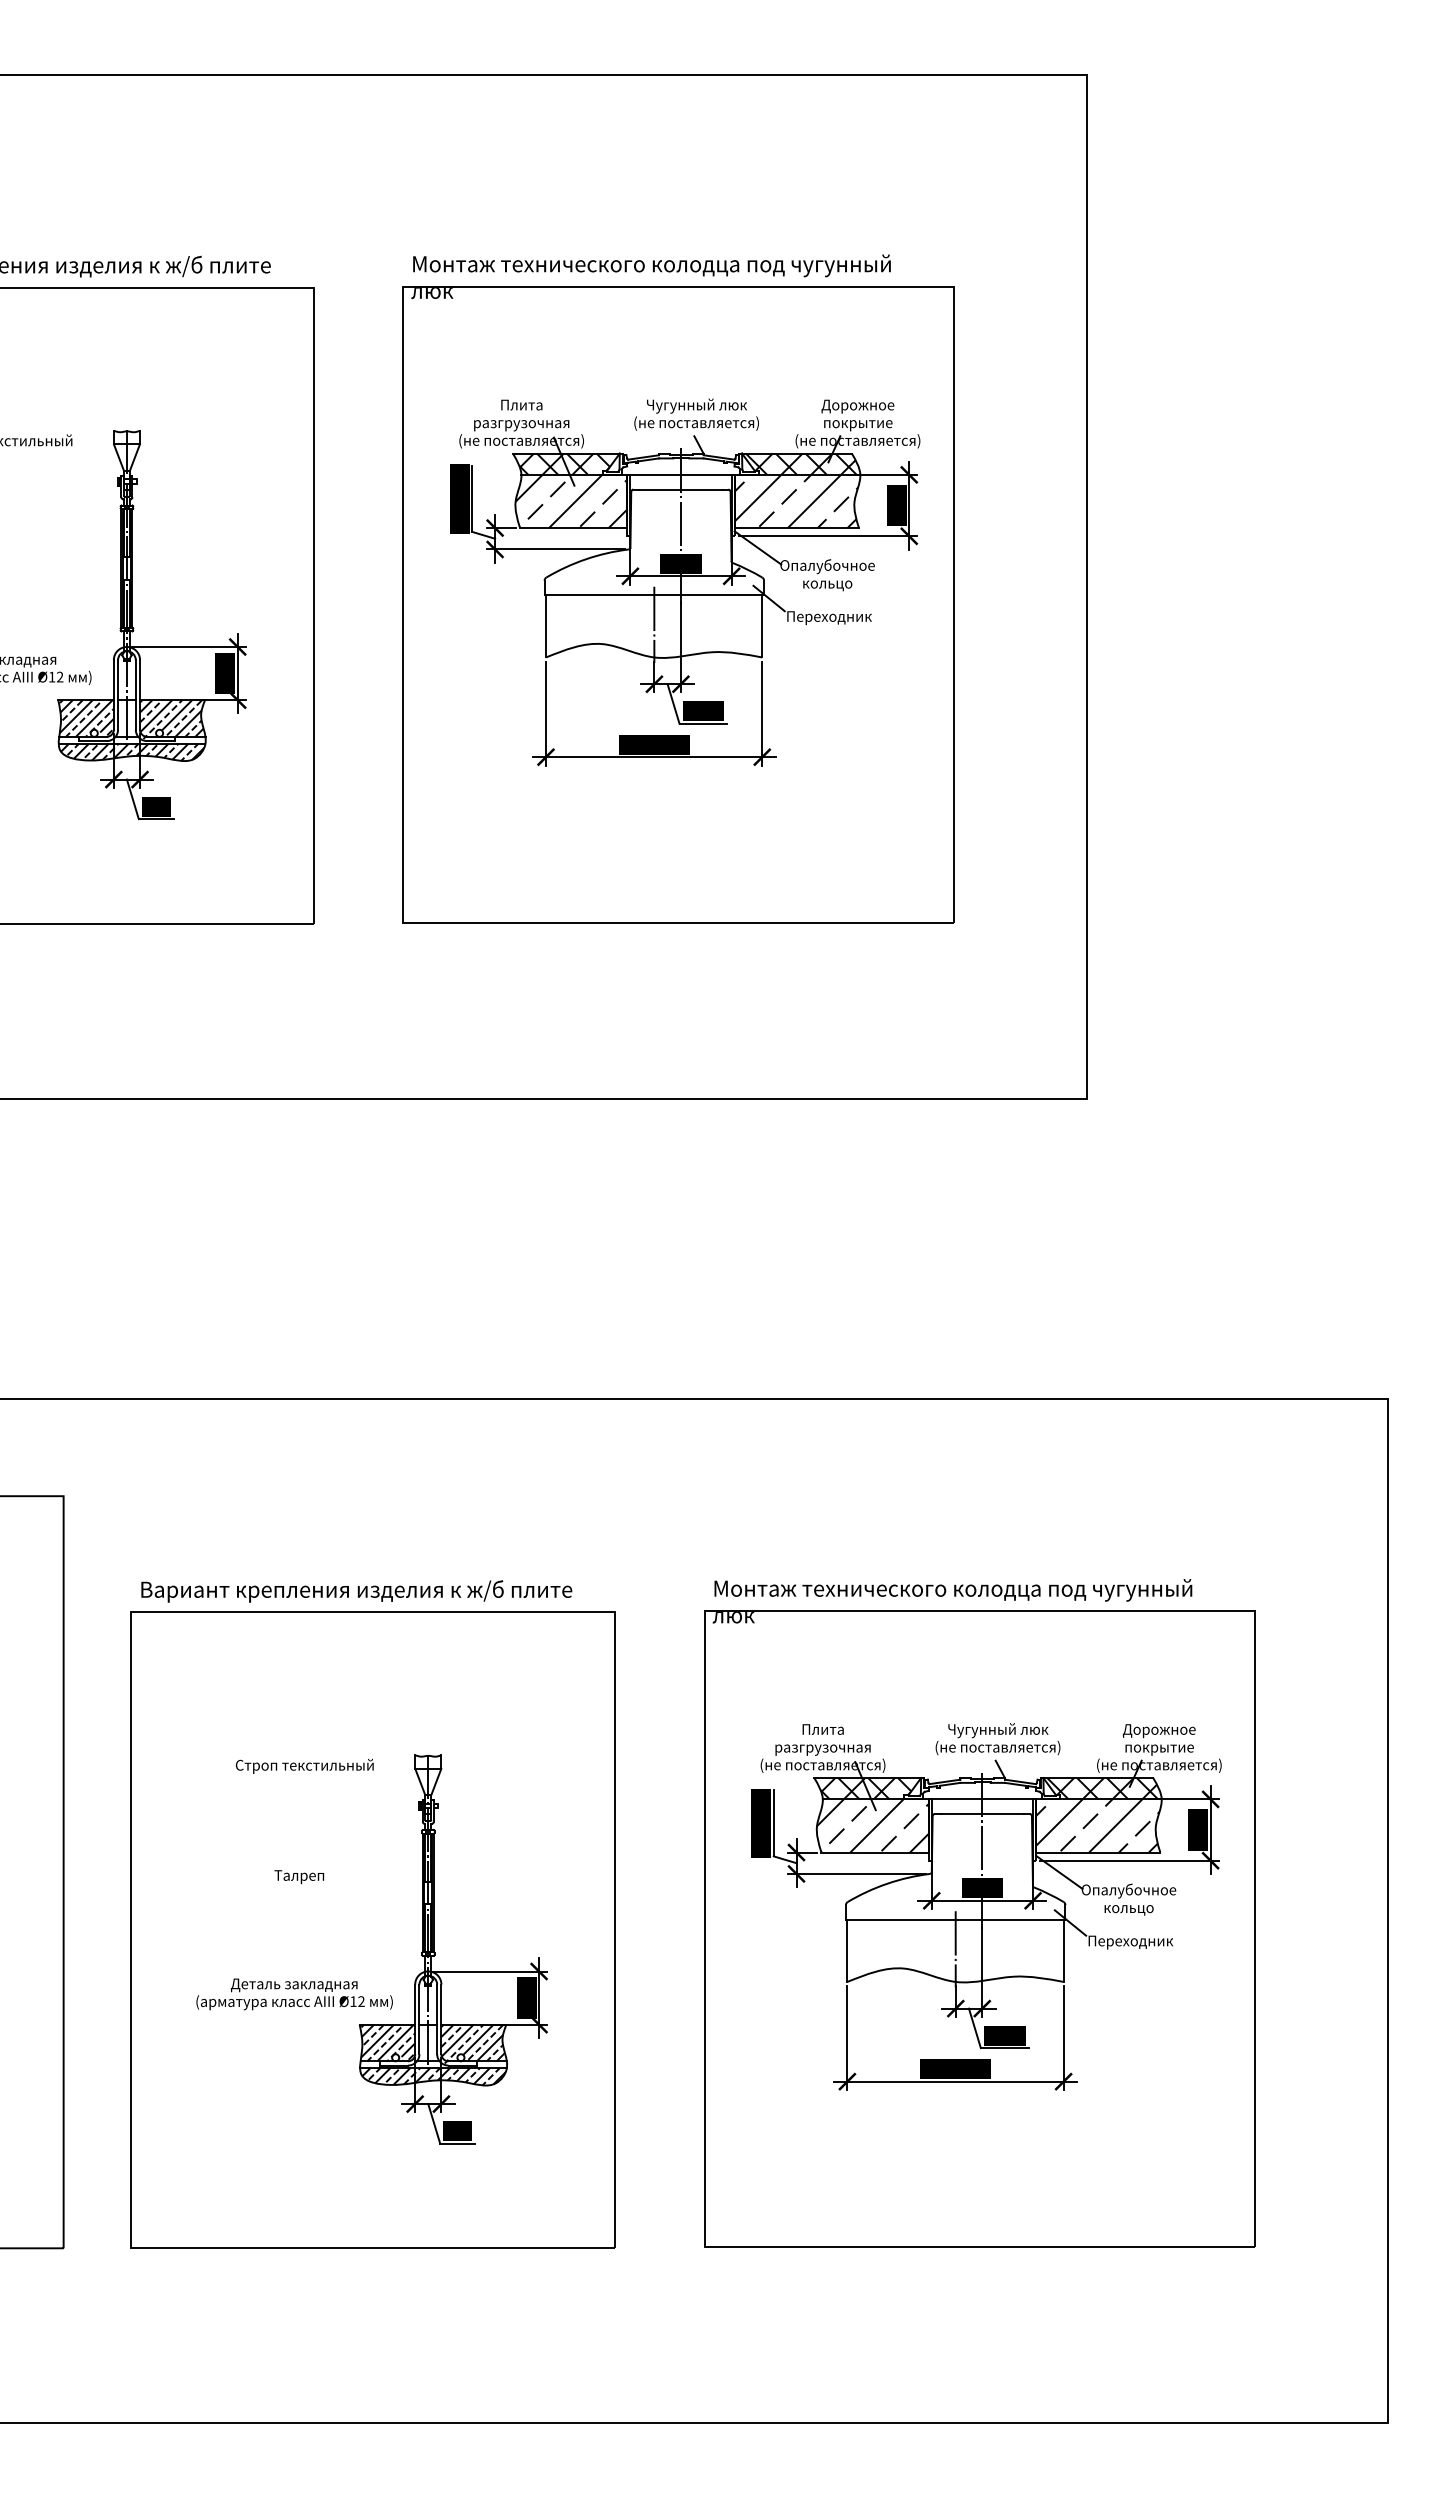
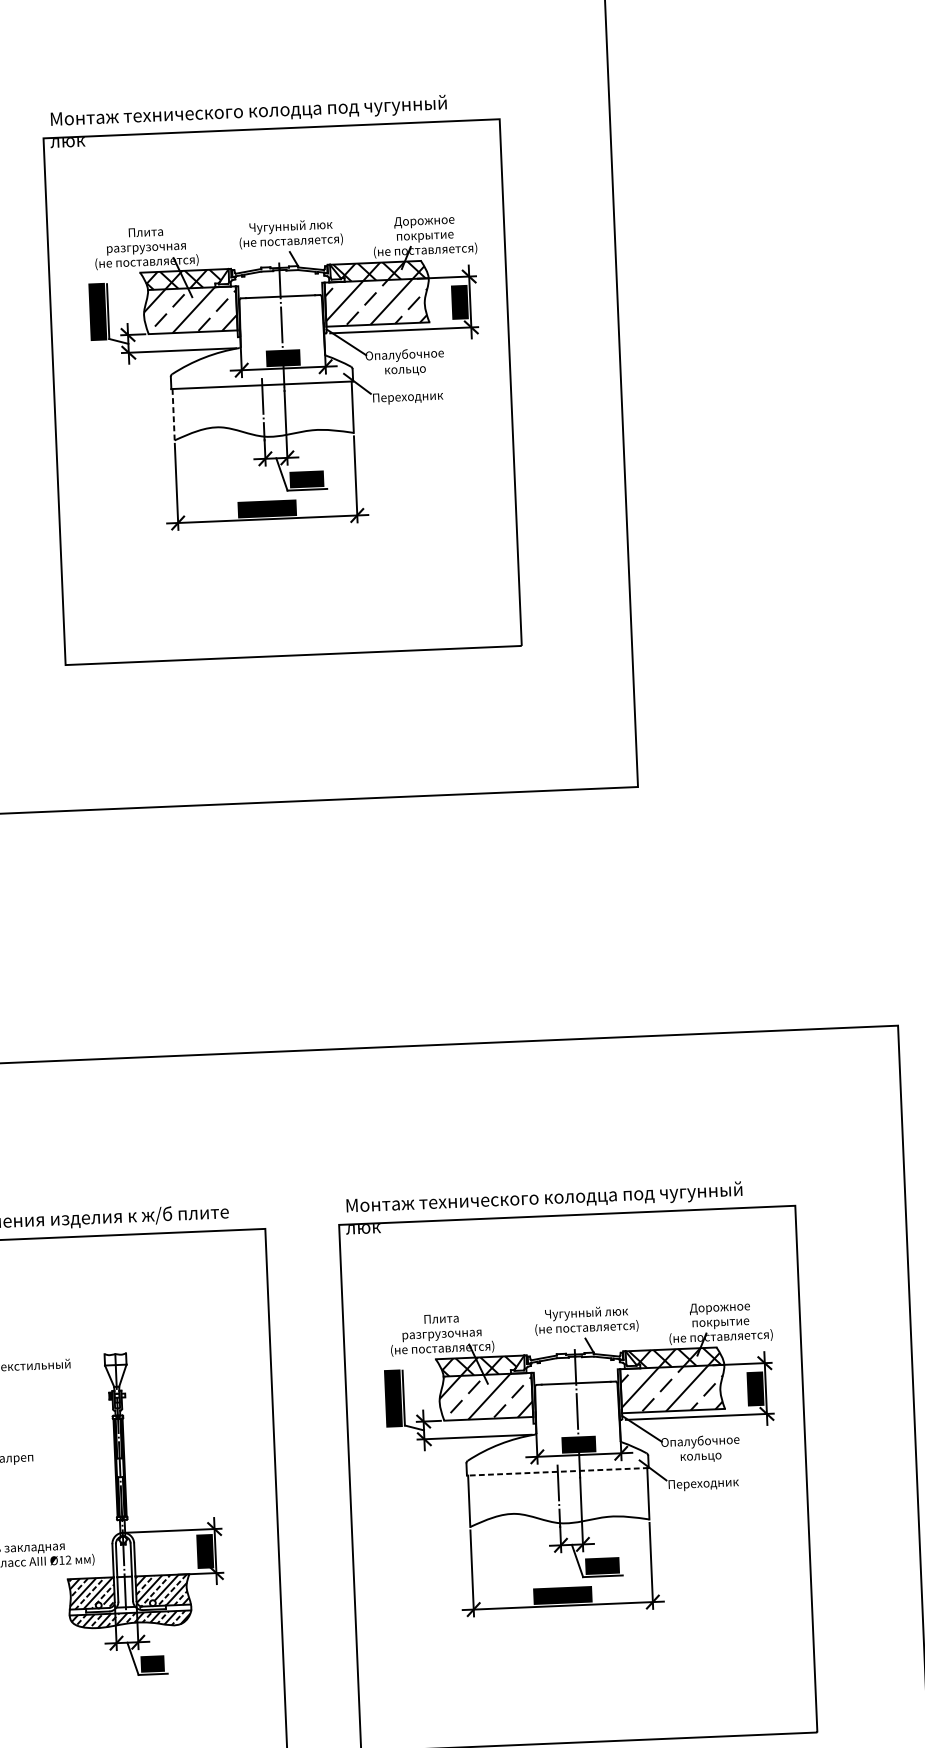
line: (680, 474) -> (279, 284), removed
line: (546, 626) -> (174, 414), solid -> dashed
line: (982, 1799) -> (575, 1371), removed
line: (955, 1919) -> (557, 1471), solid -> dashed

